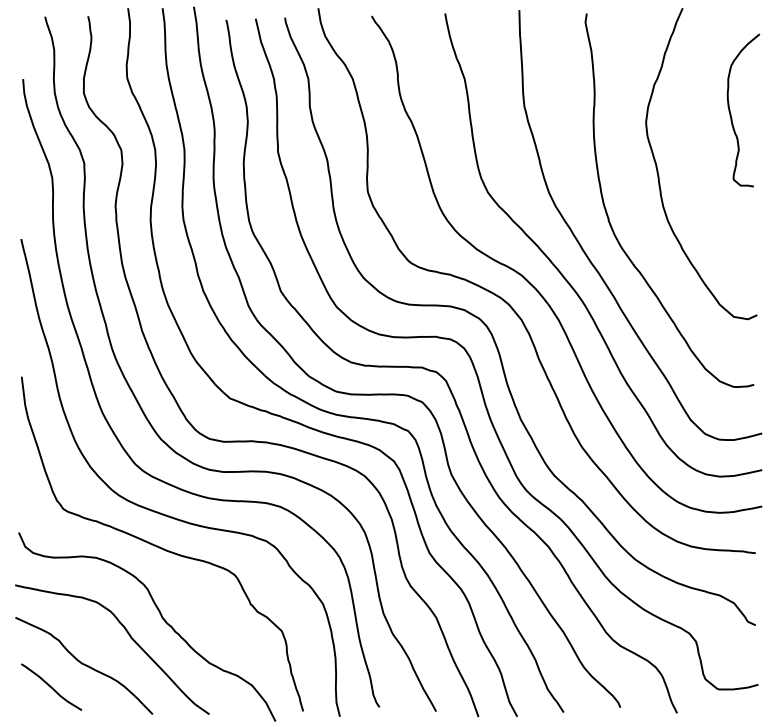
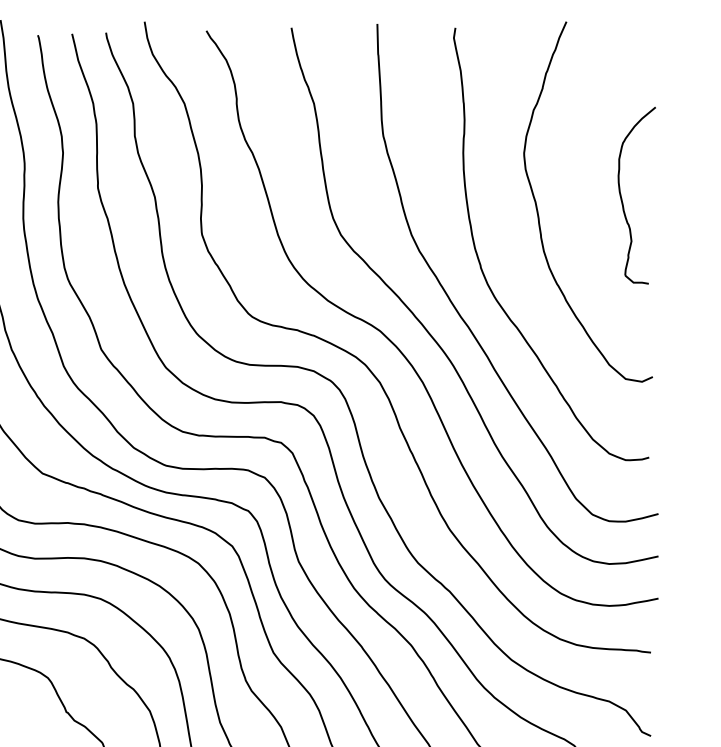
curve: (731, 113) -> (622, 199), moved

